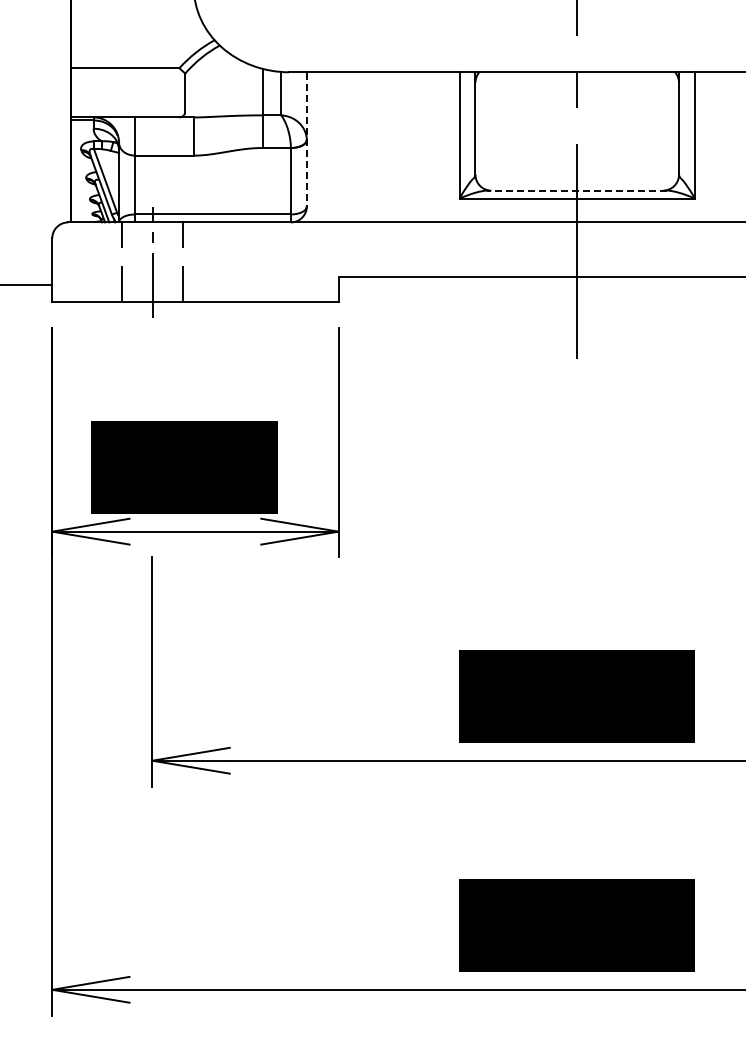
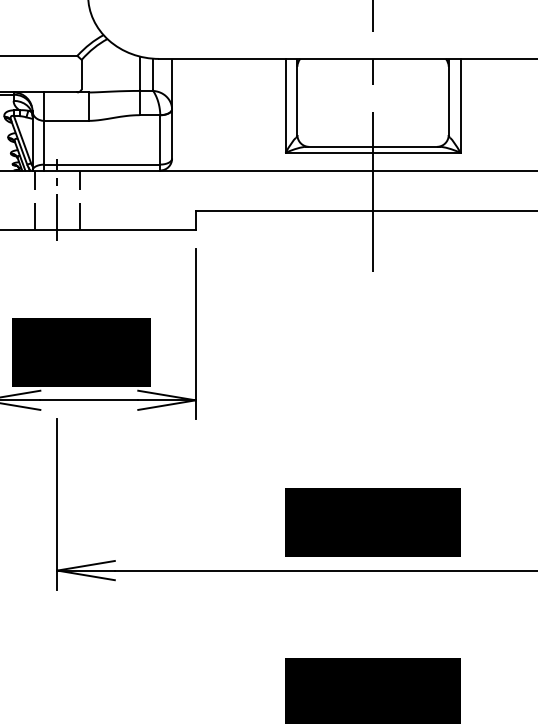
line: (306, 139) -> (171, 108), dashed -> solid
line: (576, 190) -> (372, 146), dashed -> solid

